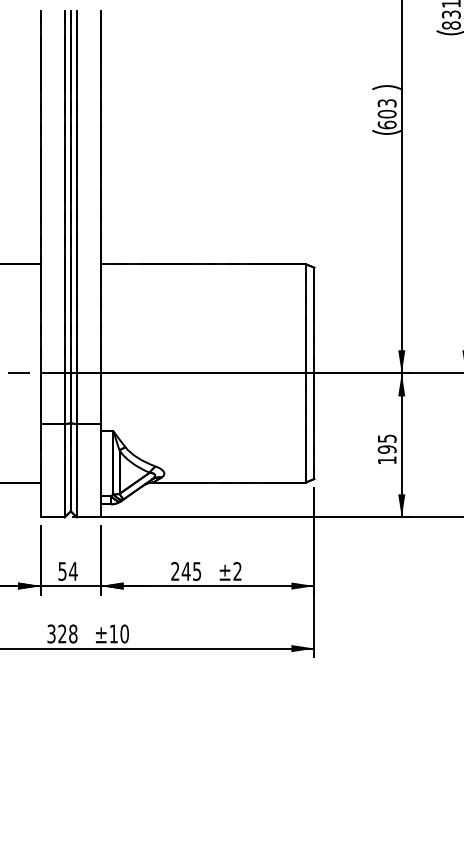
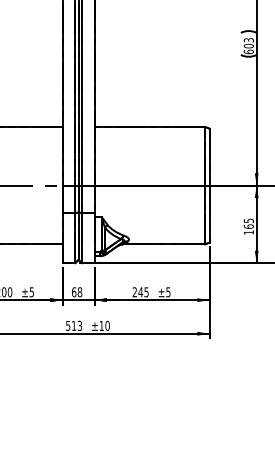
text: (386, 449) -> (248, 226), 195 -> 165
text: (68, 571) -> (77, 292), 54 -> 68
text: (237, 571) -> (168, 292), ±2 -> ±5
text: (63, 633) -> (74, 325), 328 -> 513

